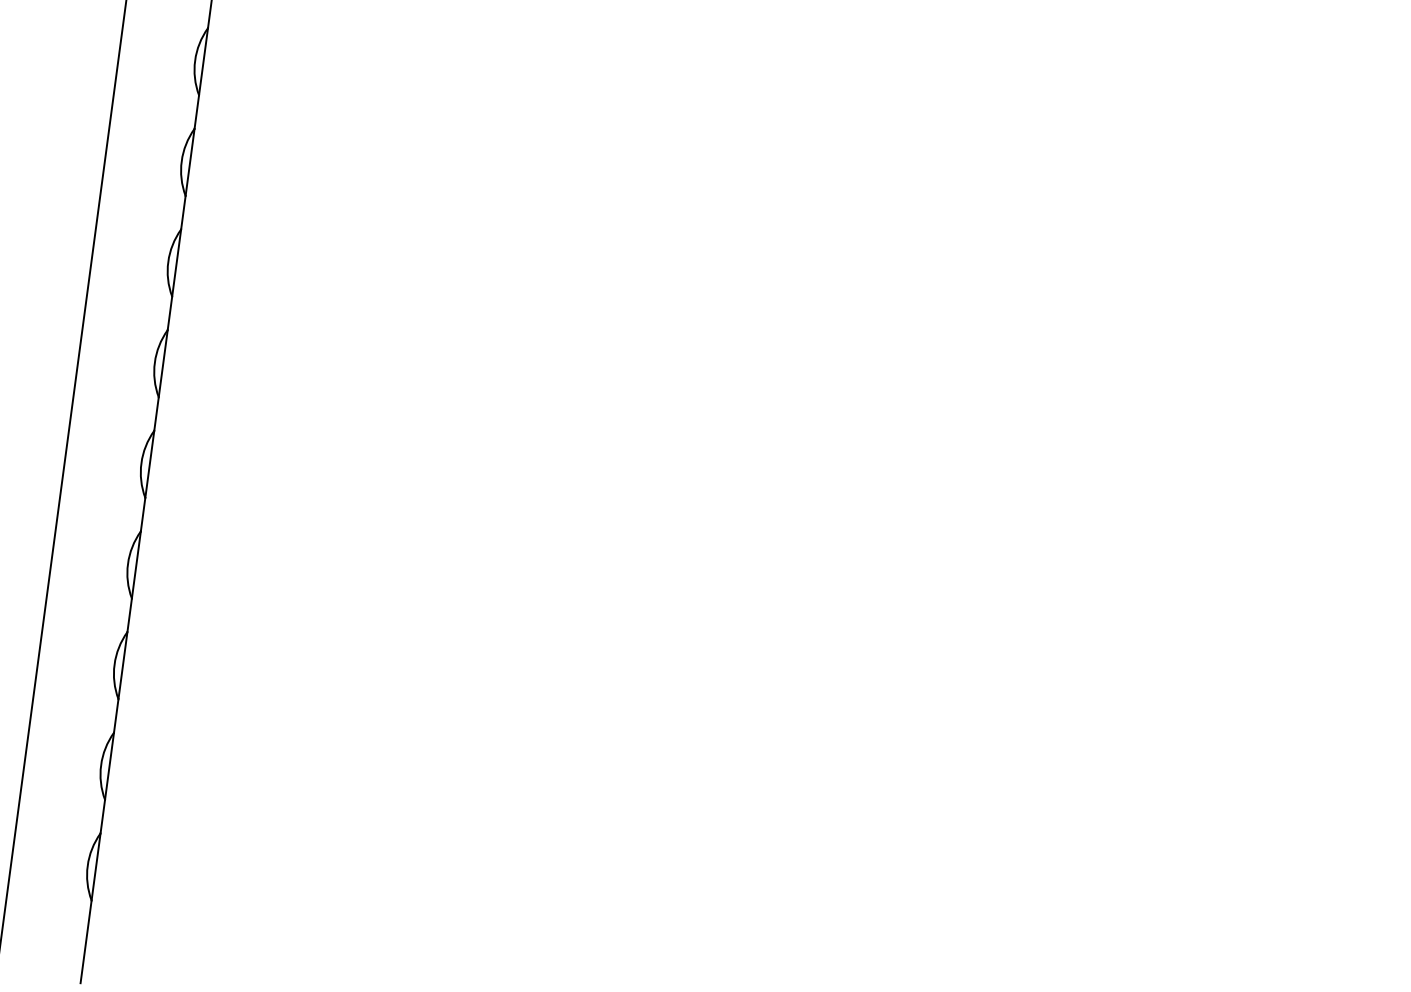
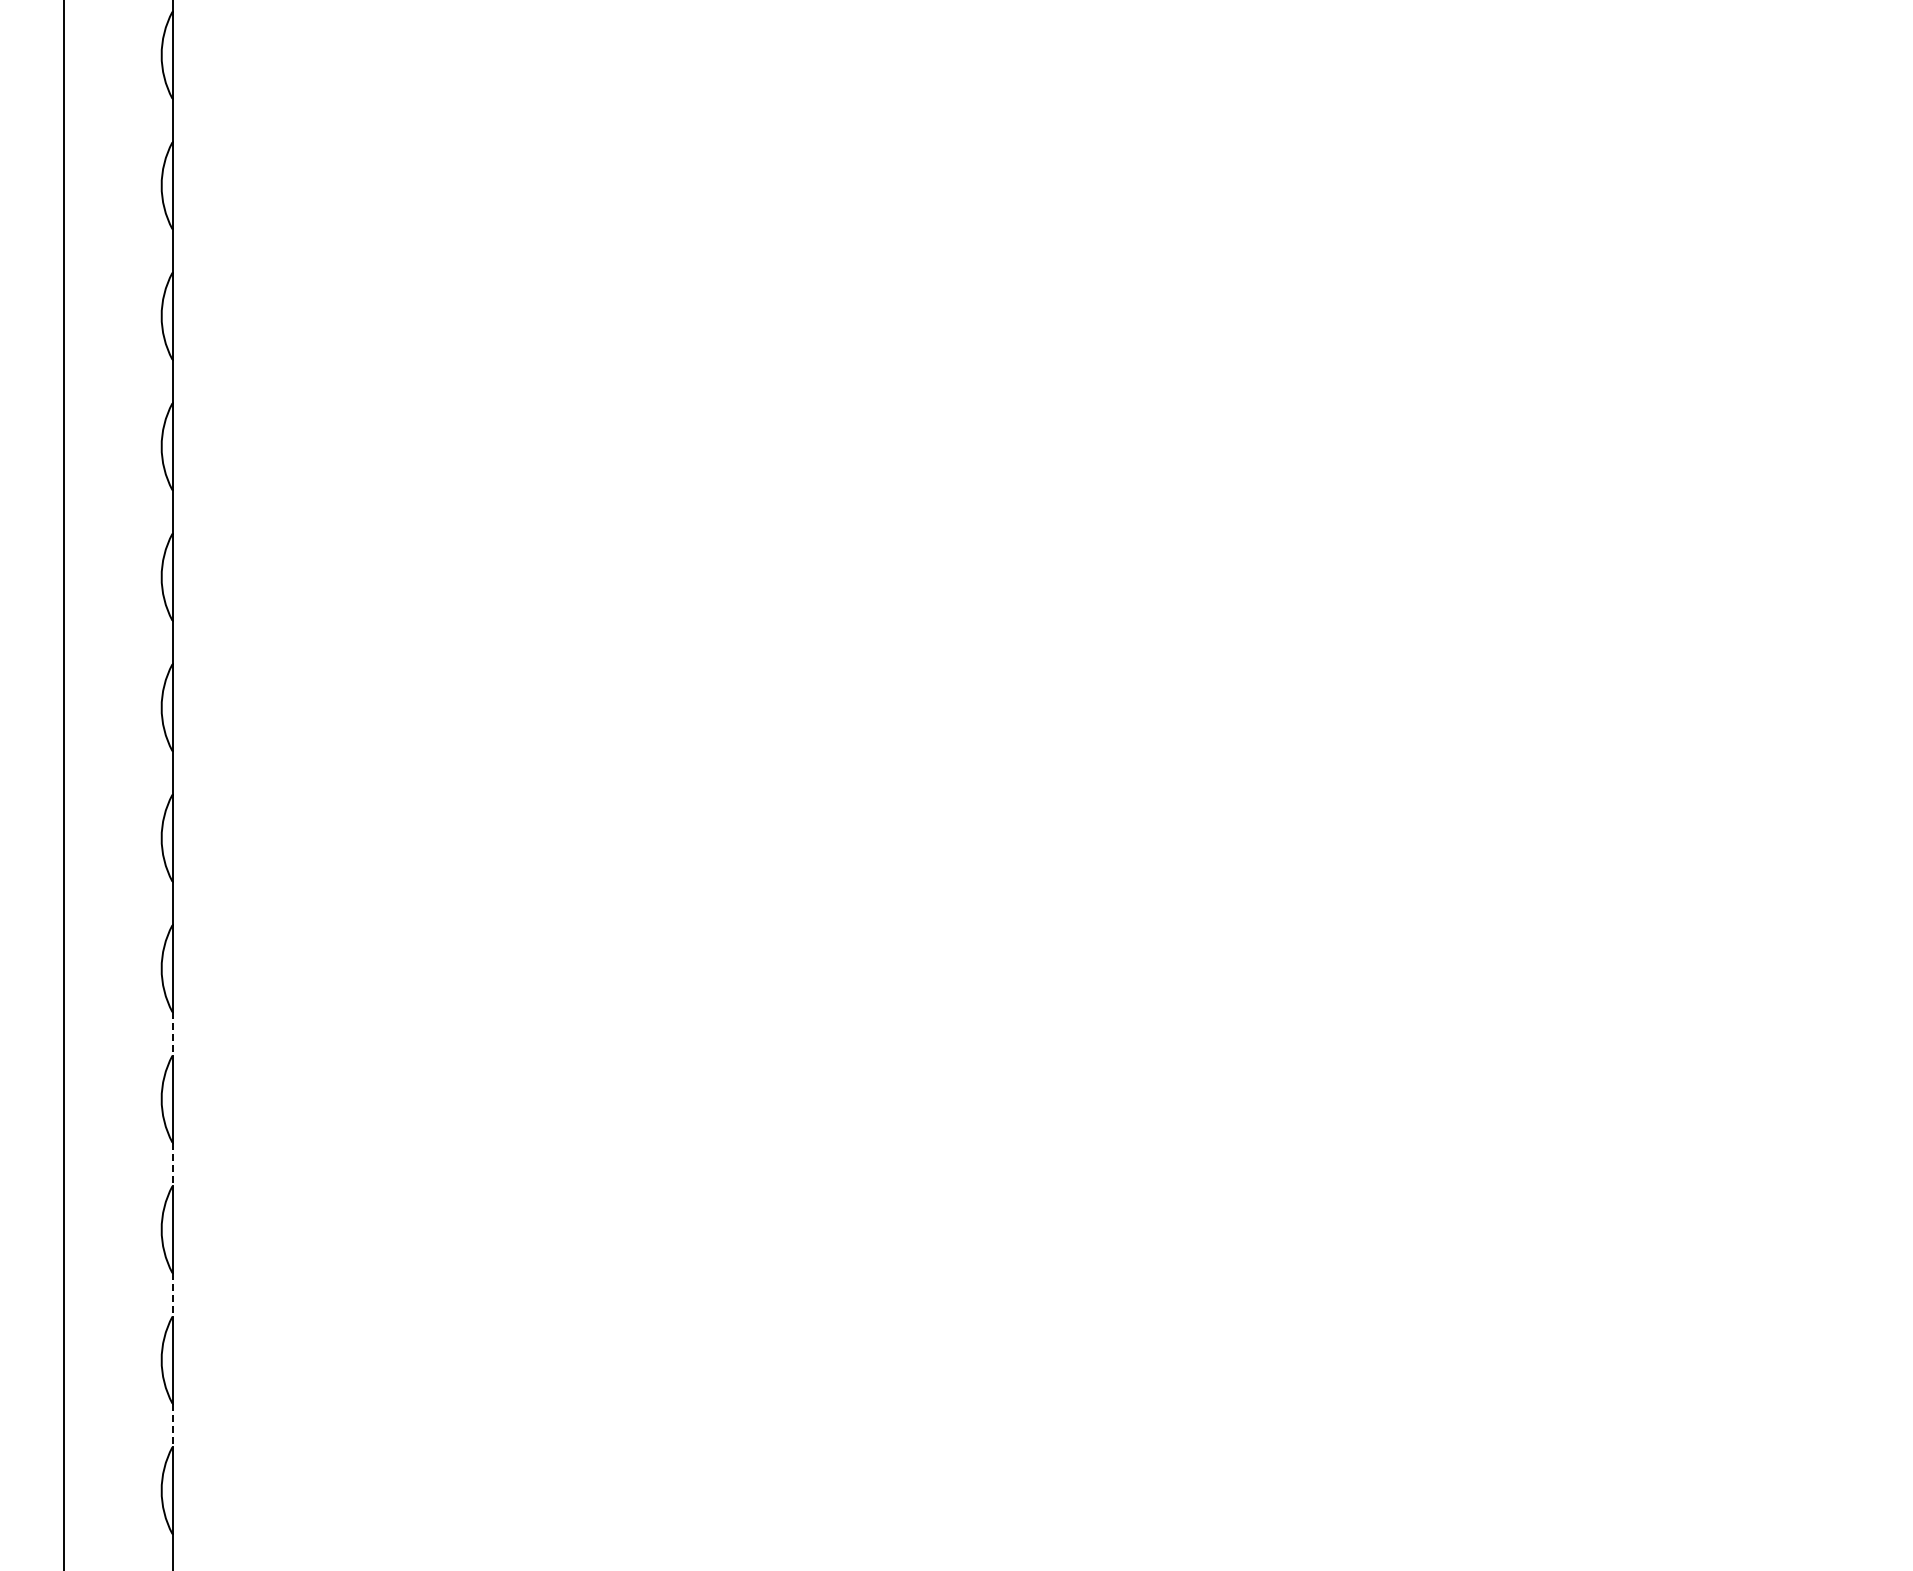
line: (143, 514) -> (172, 1033), solid -> dashed
line: (129, 615) -> (172, 1164), solid -> dashed
line: (116, 715) -> (172, 1294), solid -> dashed
line: (102, 816) -> (172, 1425), solid -> dashed

